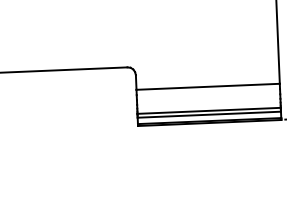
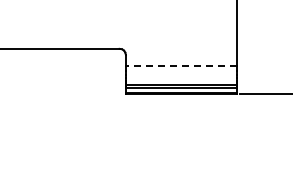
line: (207, 86) -> (180, 66), solid -> dashed

